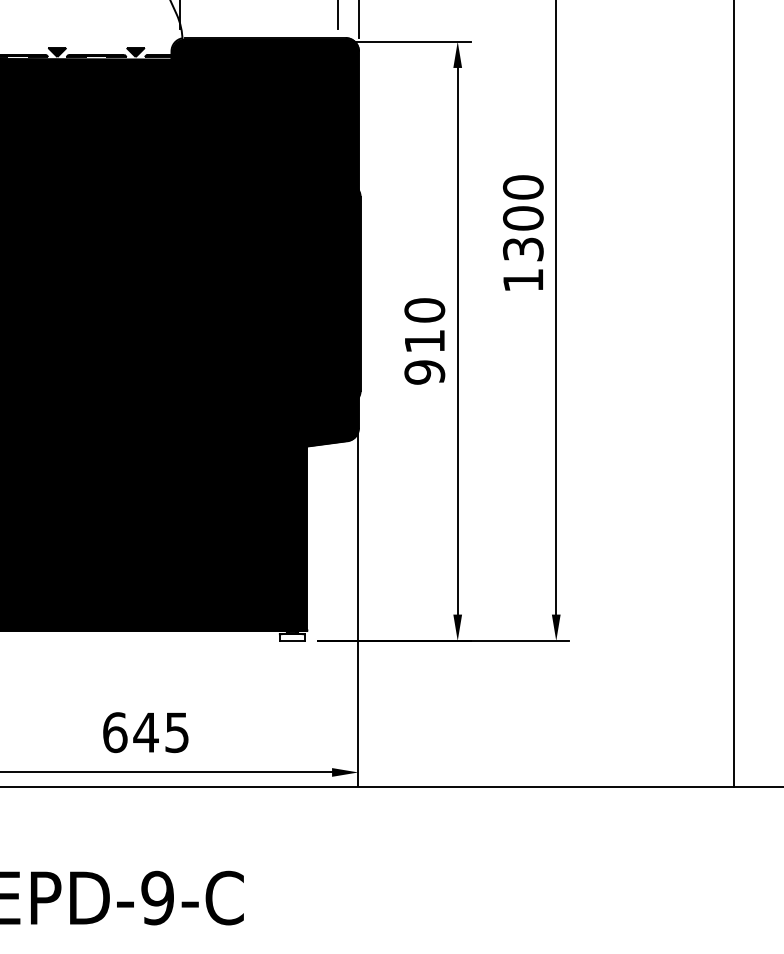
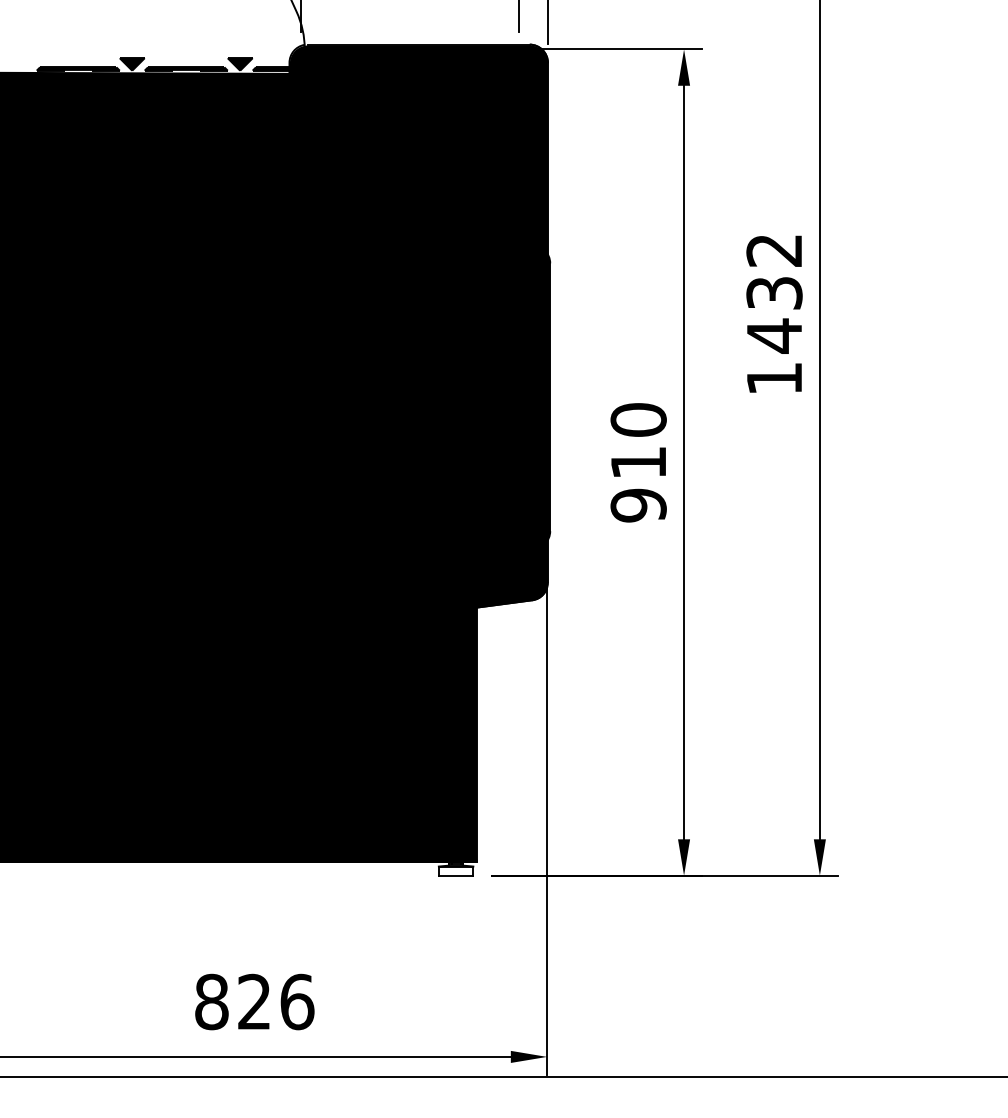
text: (522, 218) -> (773, 293), 1300 -> 1432
text: (146, 732) -> (255, 1001), 645 -> 826

